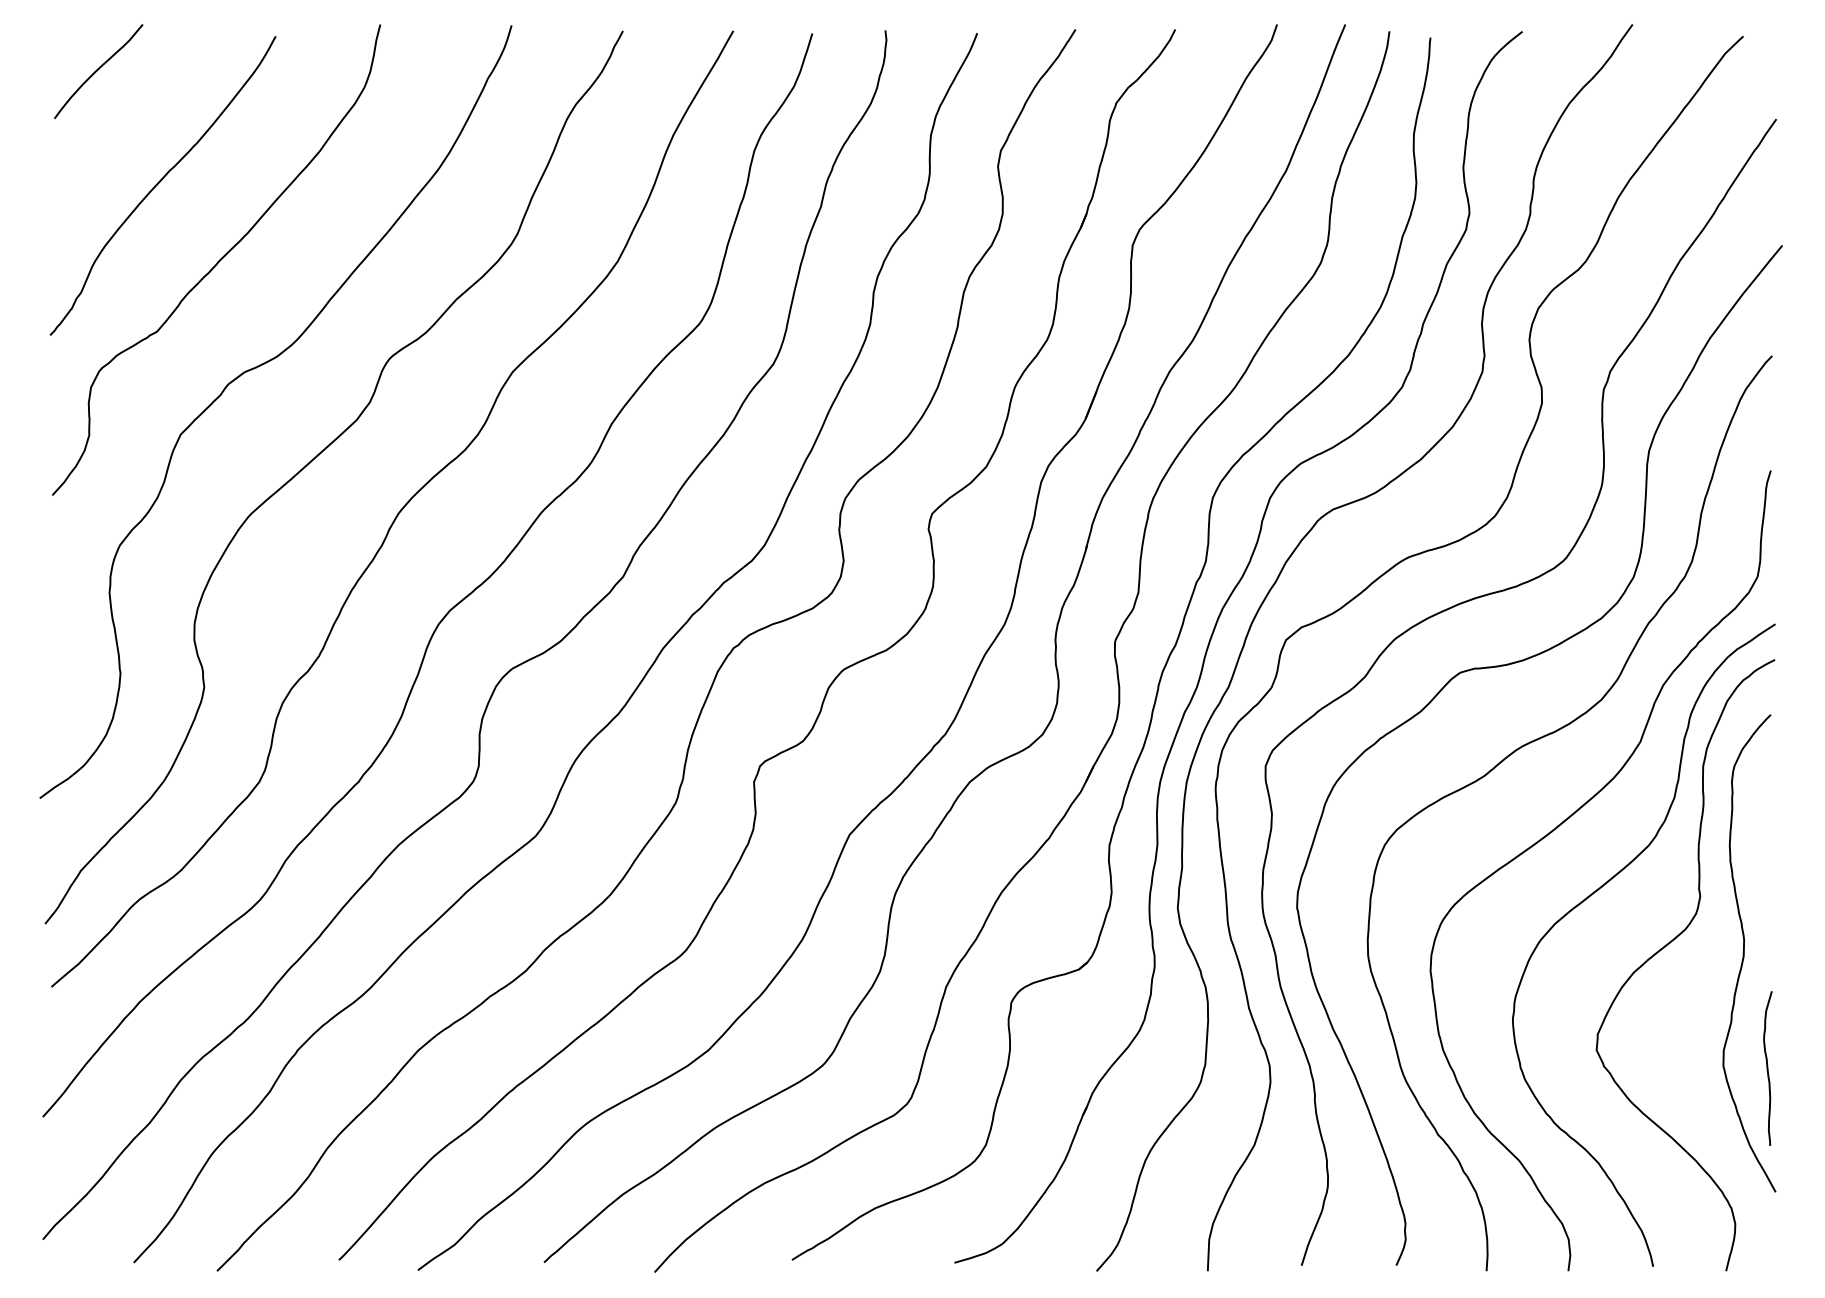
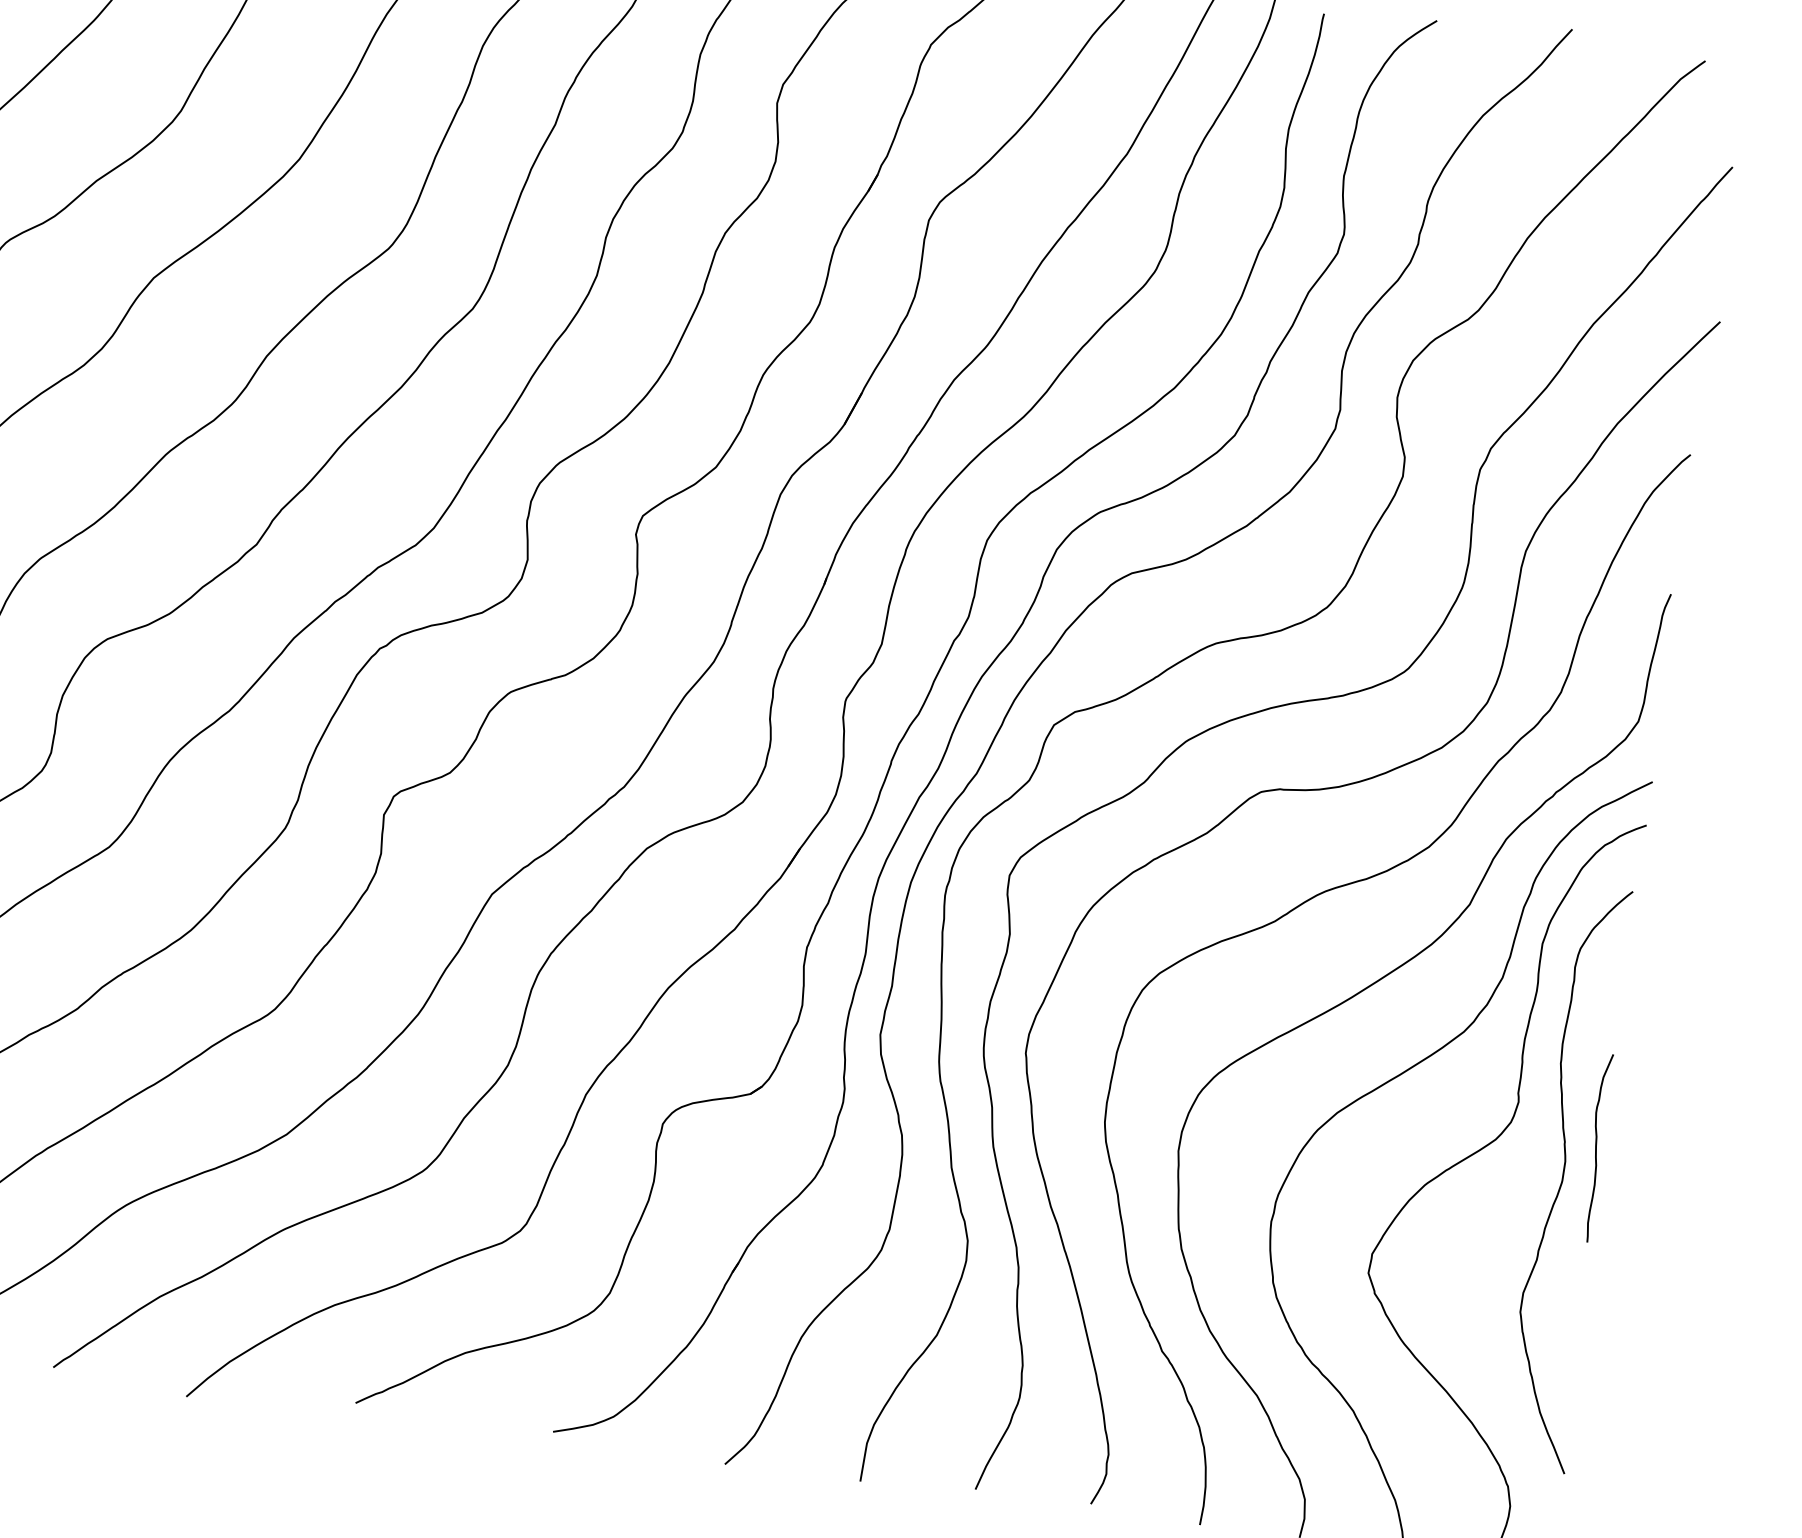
curve: (1767, 1068) -> (1596, 1147), moved

